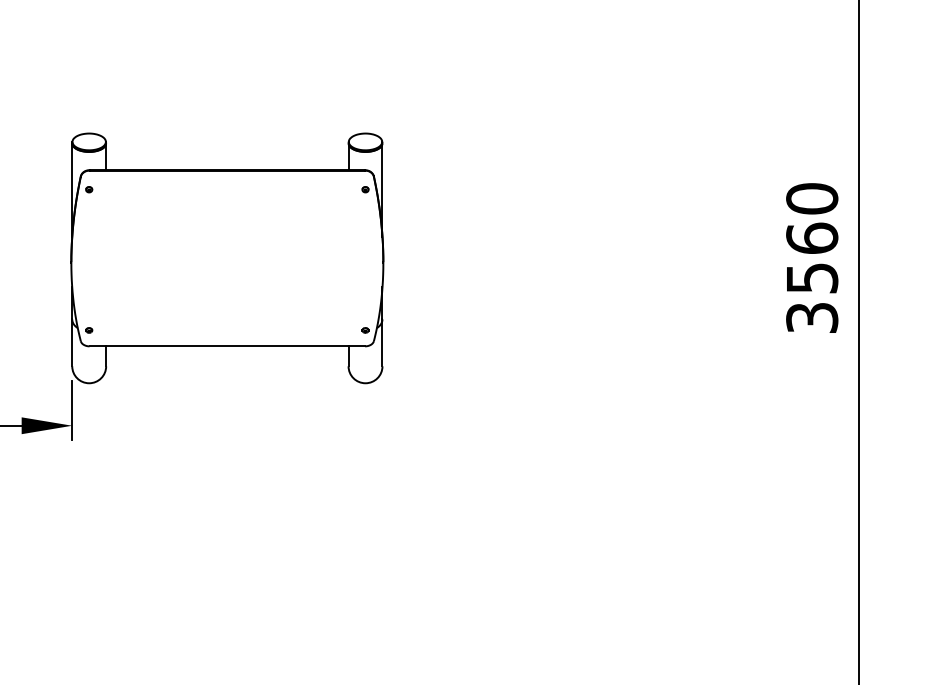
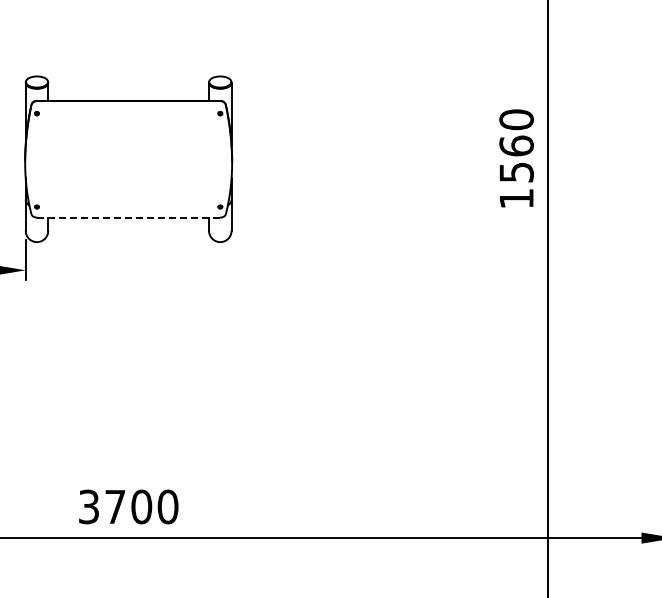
text: (811, 317) -> (516, 198), 3560 -> 1560
line: (228, 346) -> (129, 217), solid -> dashed

